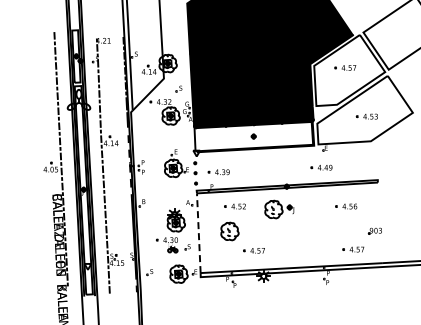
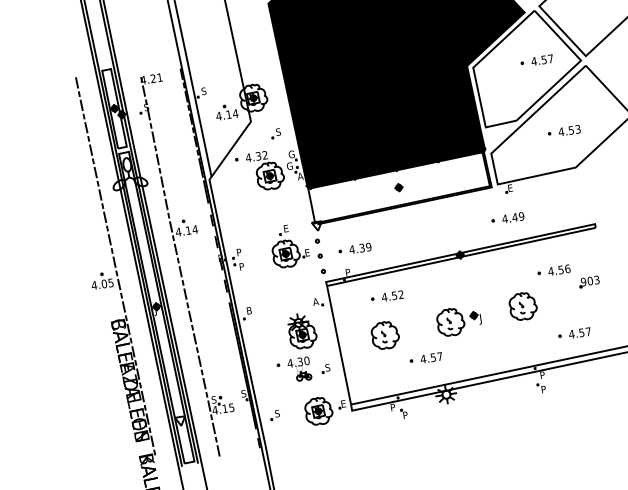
part: (345, 67) -> (536, 60), moved
part: (279, 209) -> (459, 320), moved
part: (322, 226) -> (522, 306), added
part: (374, 230) -> (588, 281), moved
line: (198, 233) -> (338, 345), dashed -> solid

